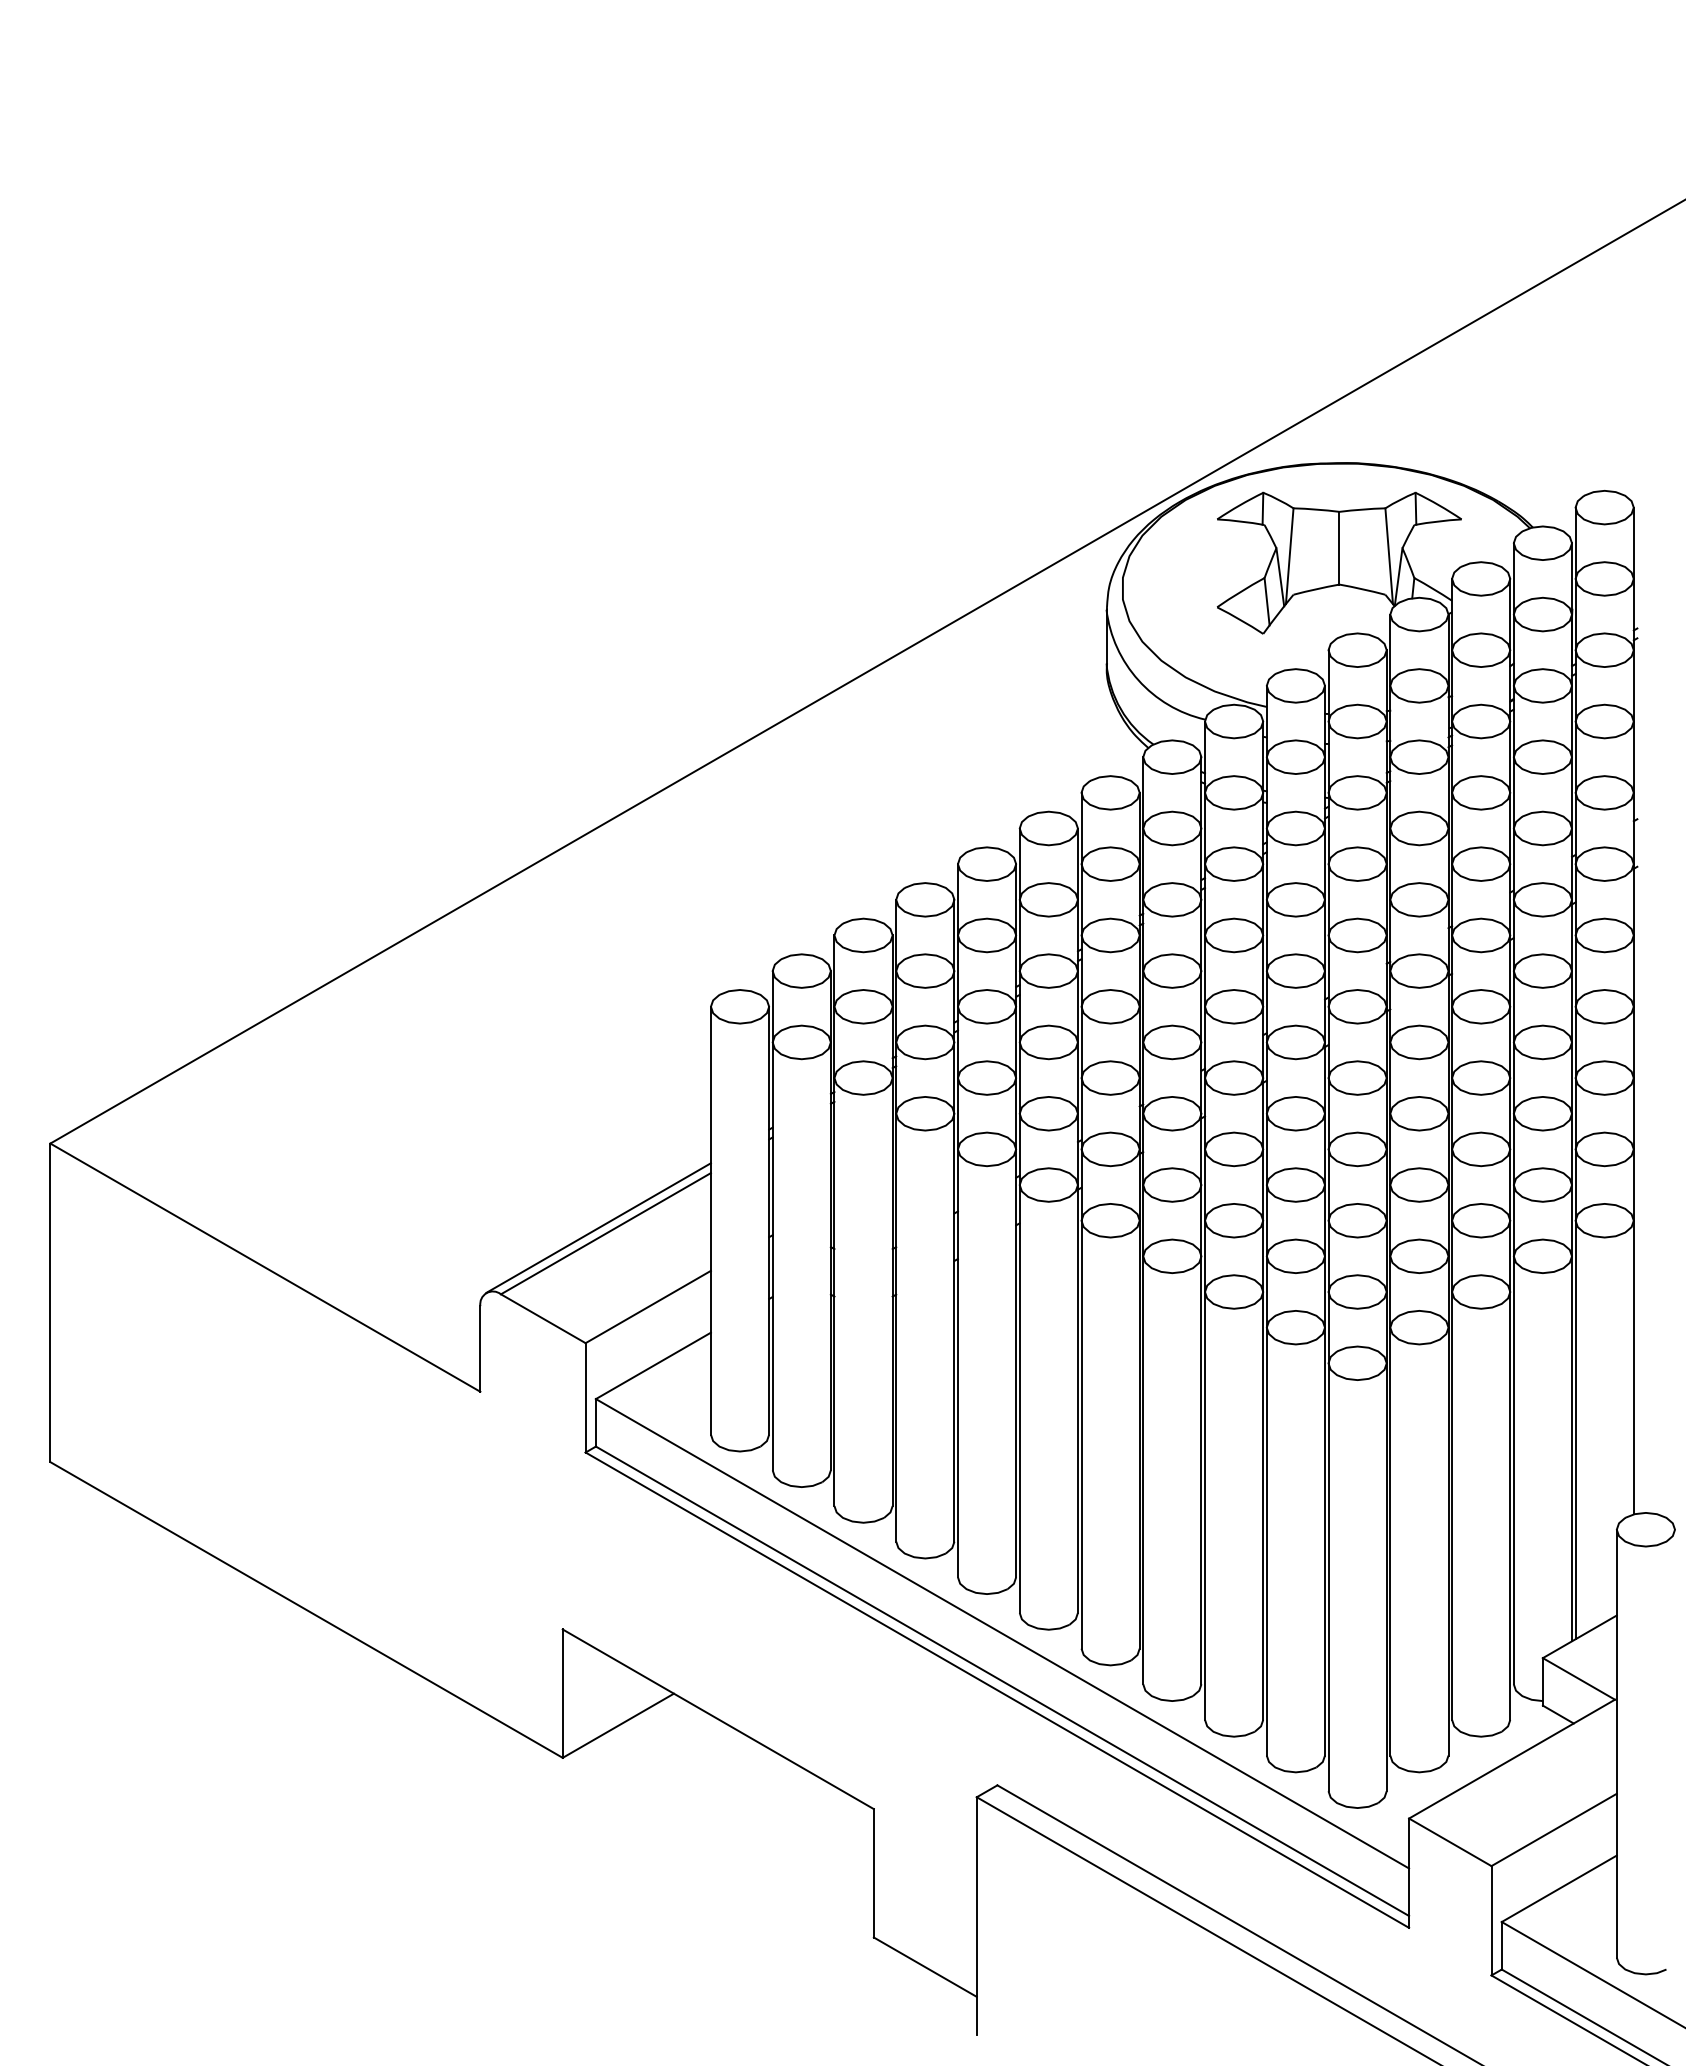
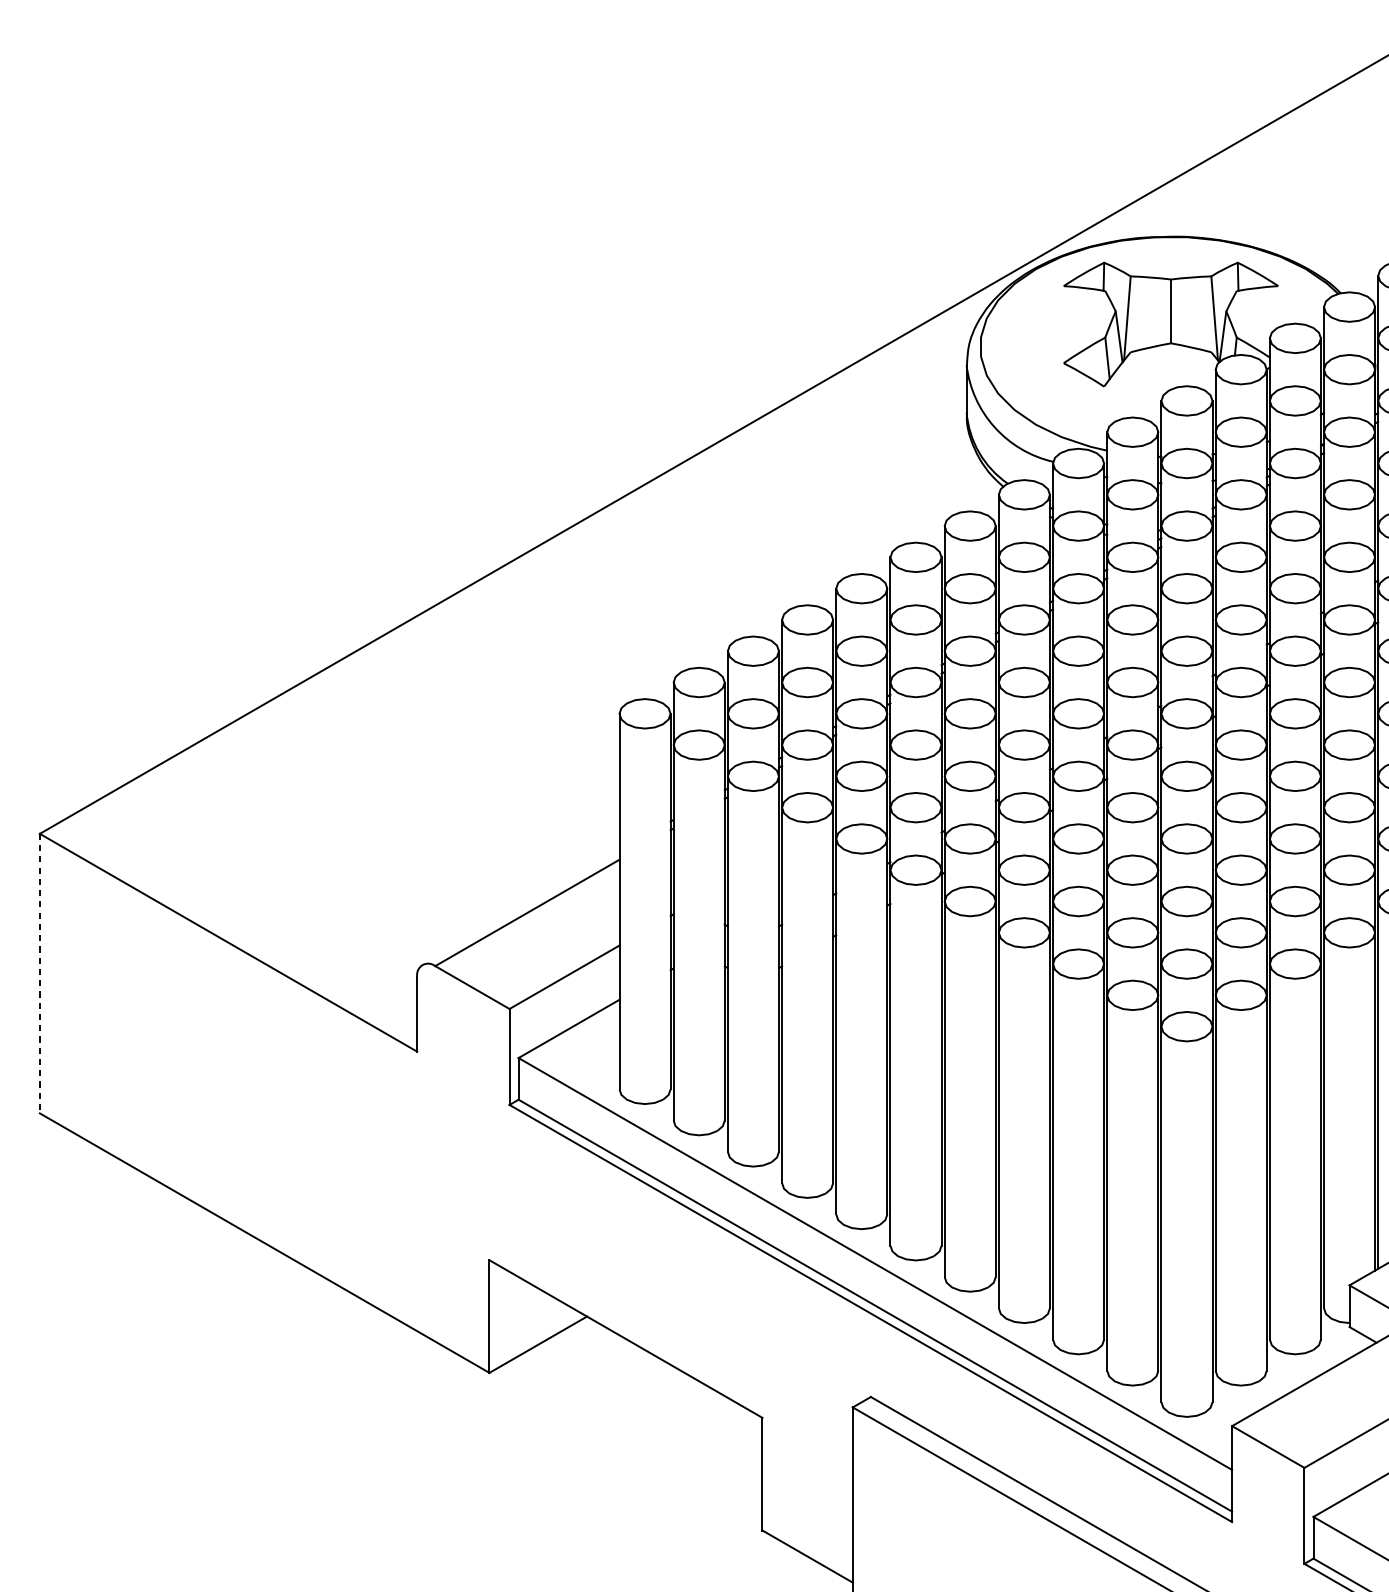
line: (598, 1227) -> (520, 907), removed
line: (50, 1303) -> (39, 974), solid -> dashed

